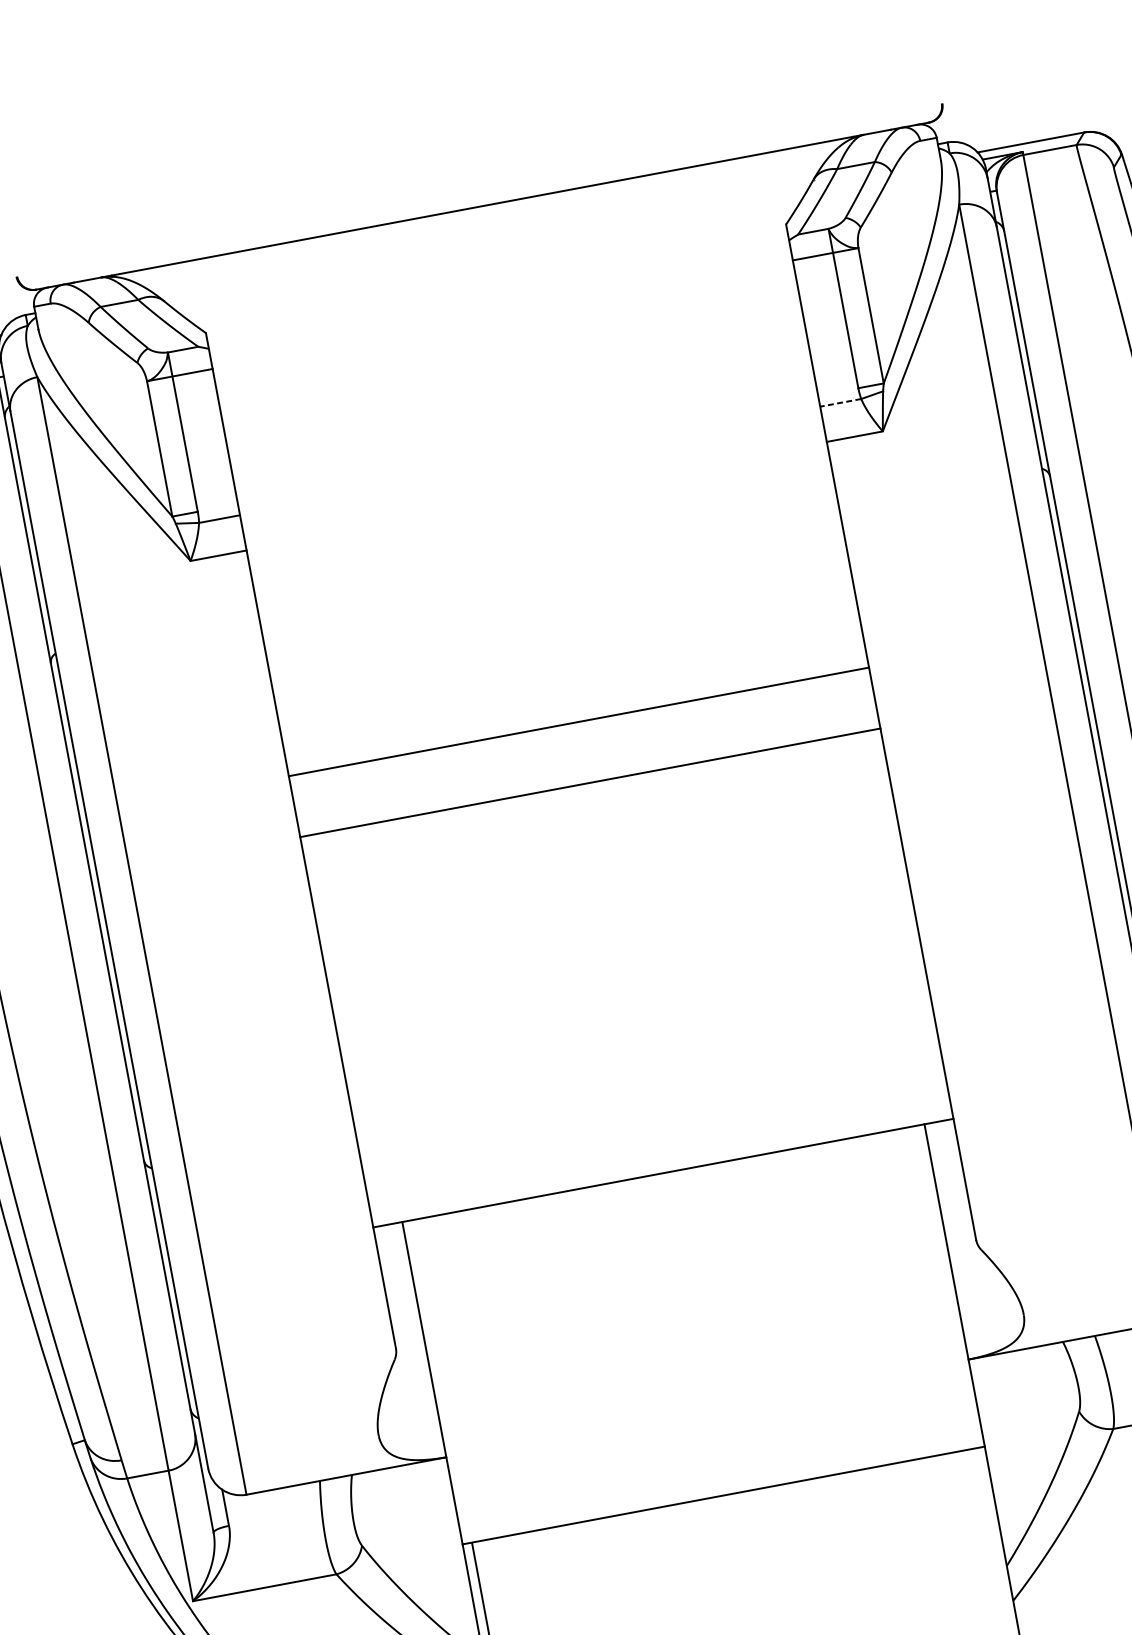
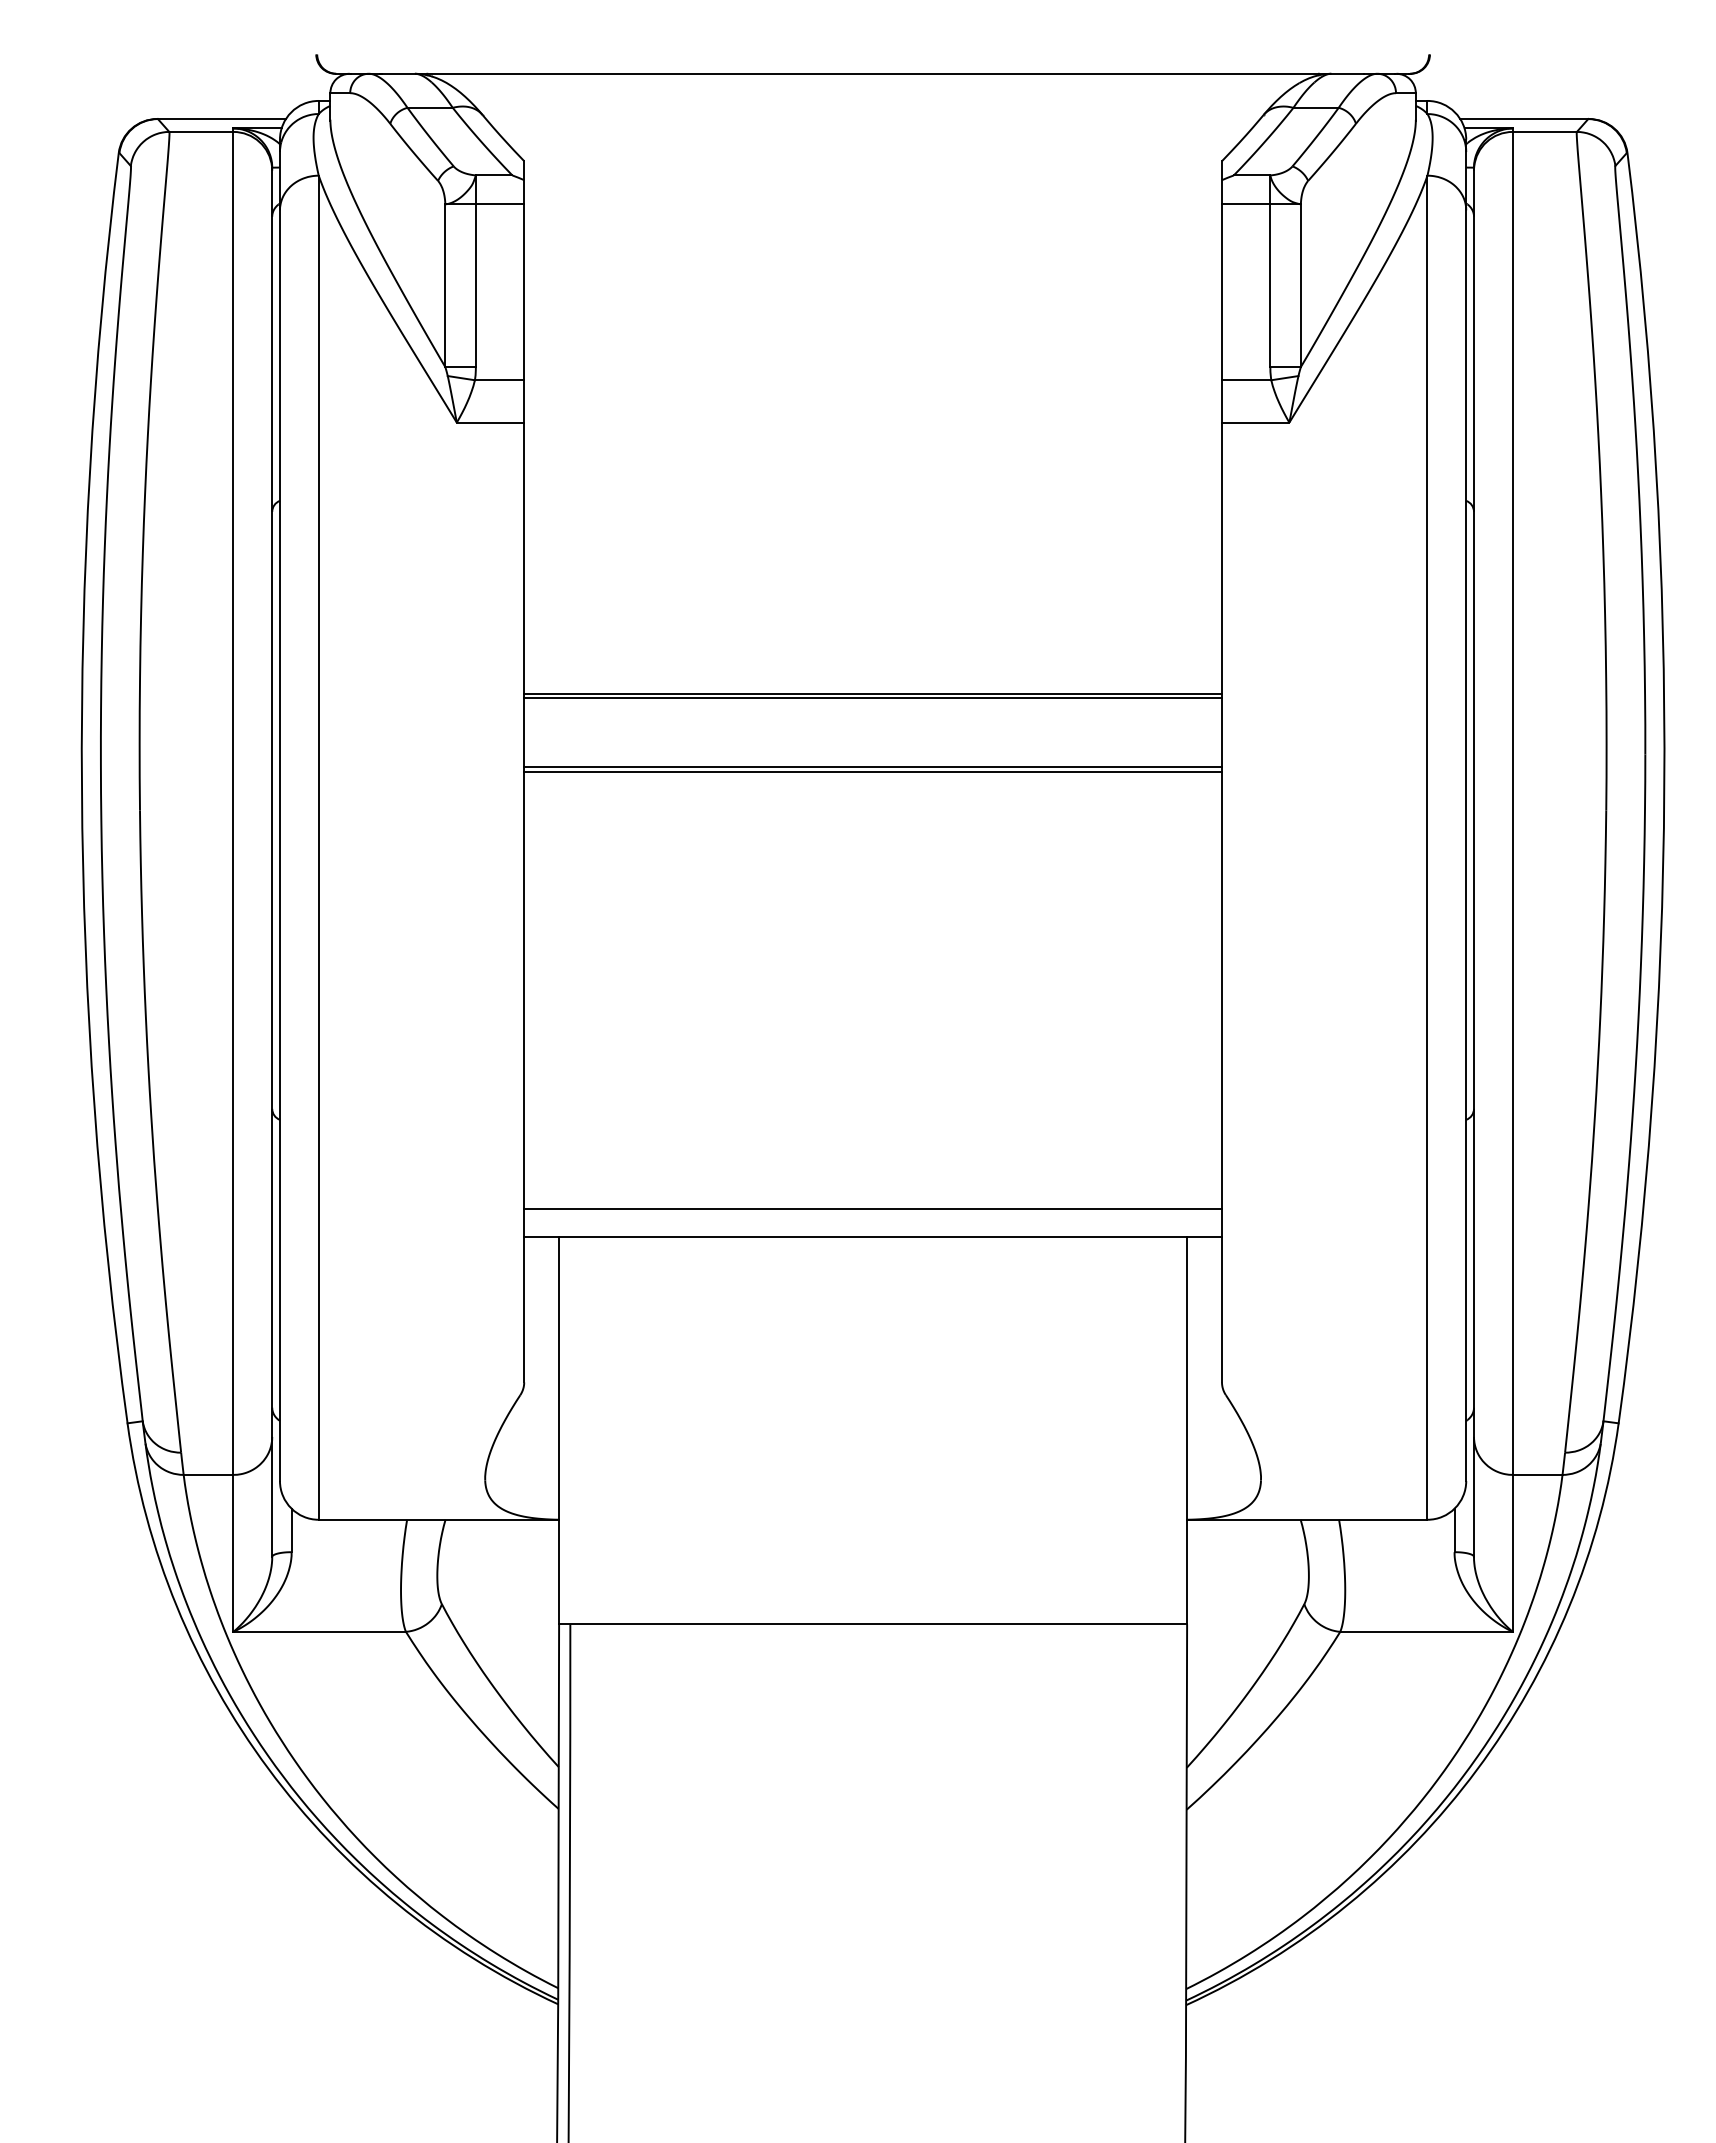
line: (840, 403) -> (1246, 380), dashed -> solid
line: (579, 725) -> (873, 698), added
line: (591, 786) -> (873, 771), added
line: (659, 1149) -> (873, 1208), added

